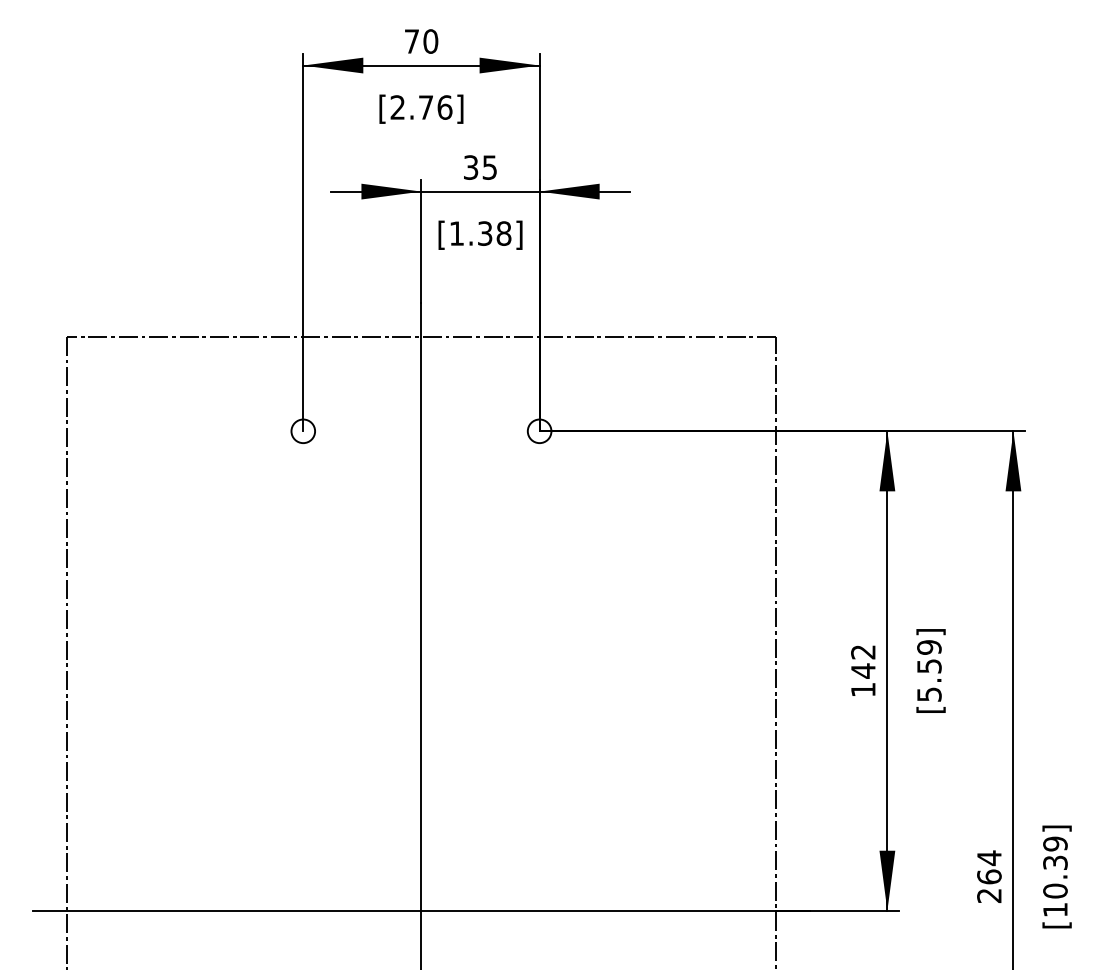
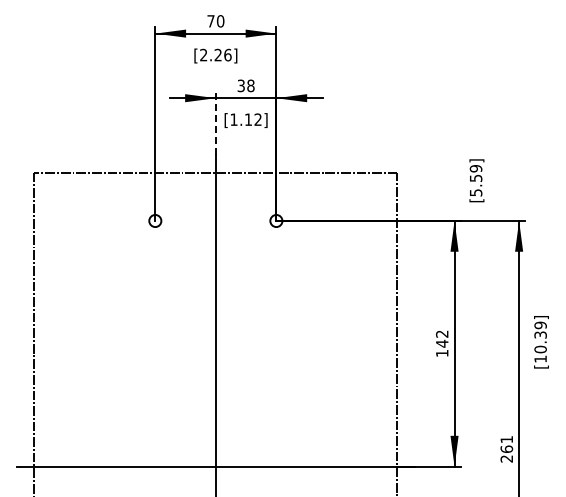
text: (424, 106) -> (217, 54), [2.76] -> [2.26]
text: (489, 166) -> (250, 85), 35 -> 38
text: (492, 233) -> (252, 119), [1.38] -> [1.12]
line: (420, 240) -> (215, 123), solid -> dashed
text: (930, 670) -> (476, 180), moved
text: (988, 857) -> (506, 439), 264 -> 261
text: (1057, 877) -> (541, 342), moved

